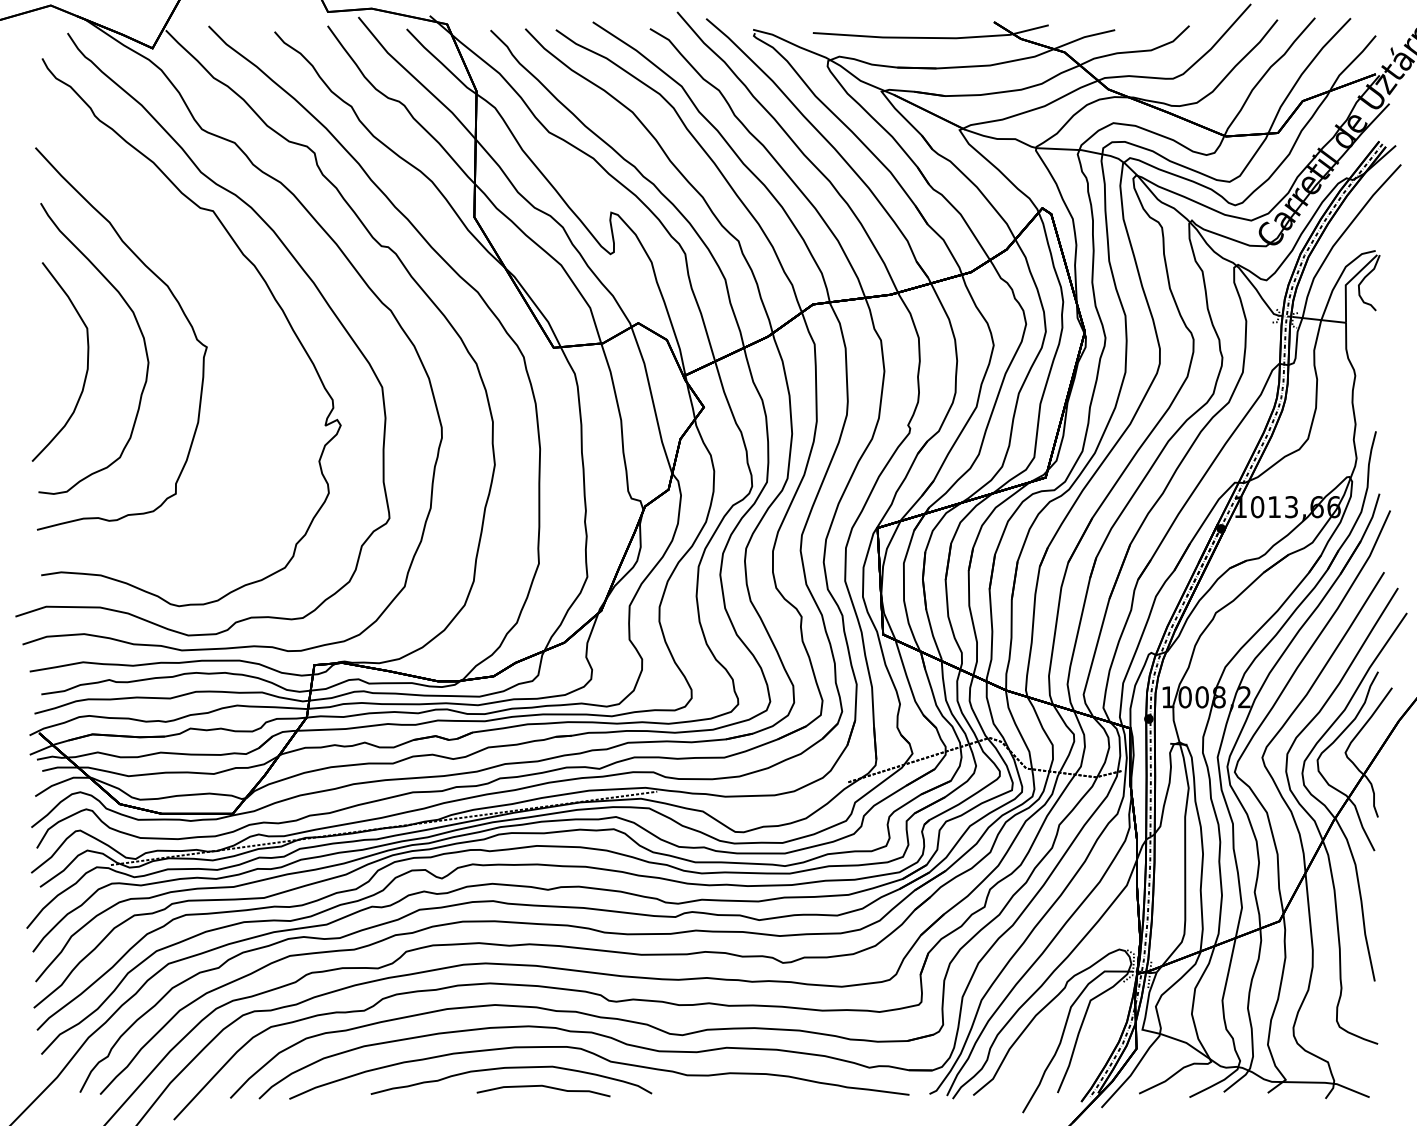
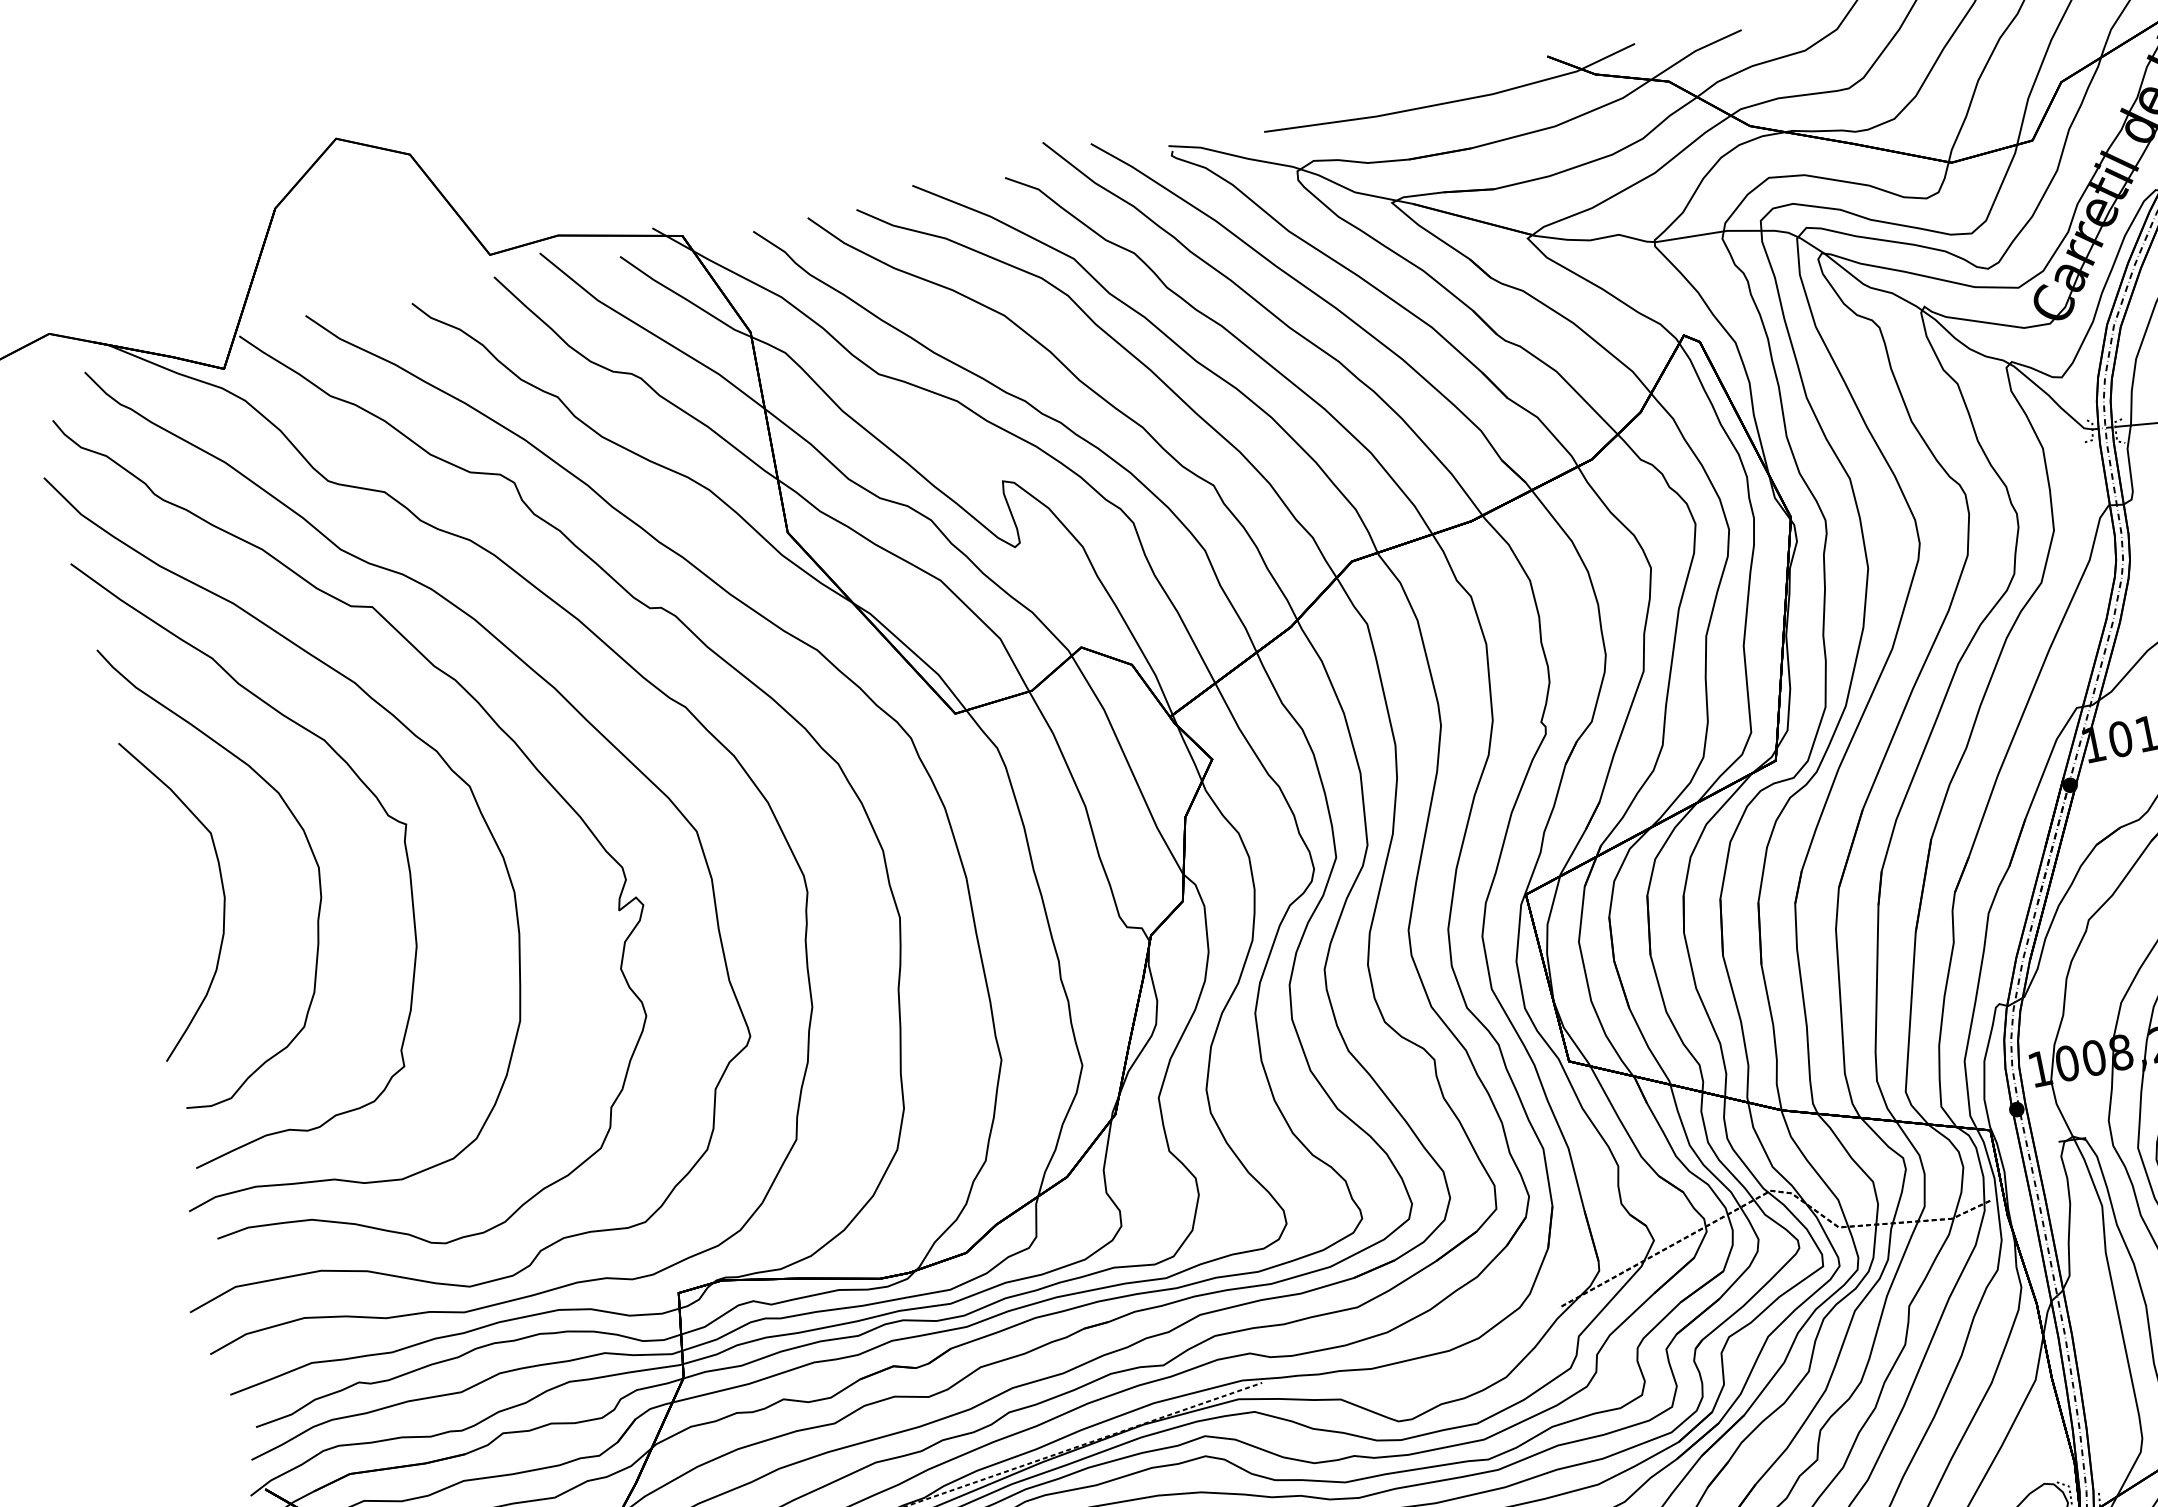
curve: (207, 275) -> (384, 710), added

